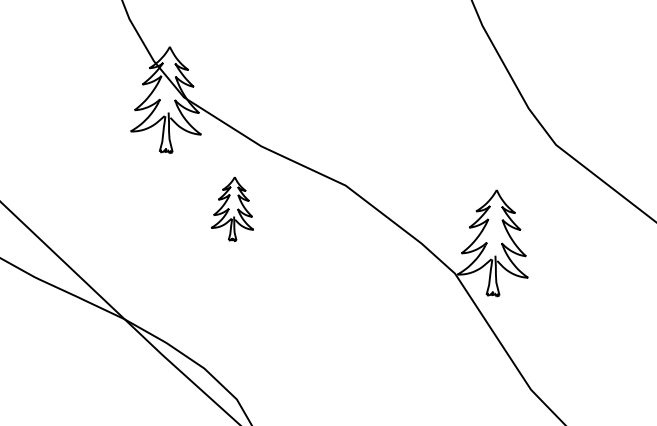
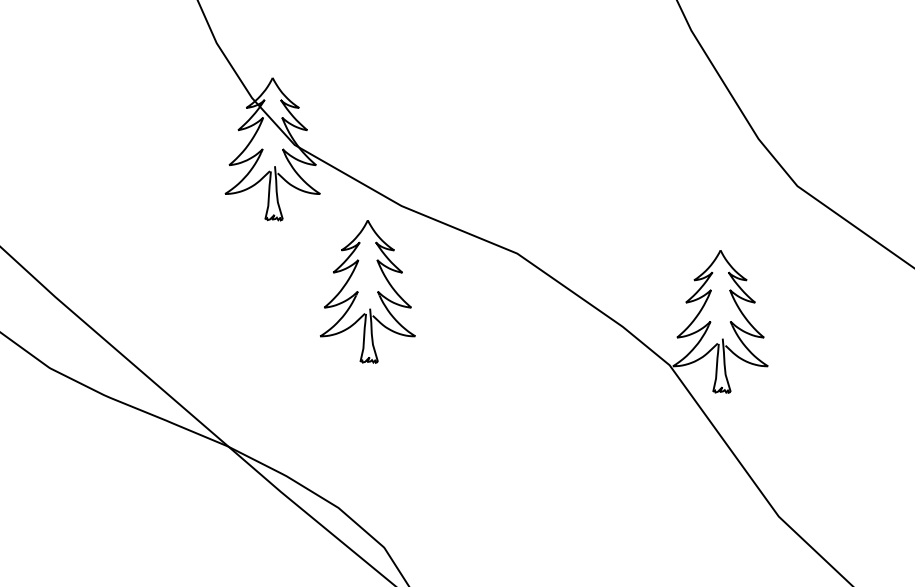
part: (233, 208) -> (367, 291), size x1.67

